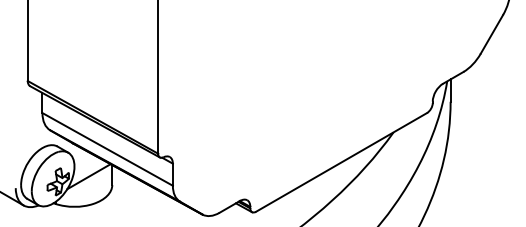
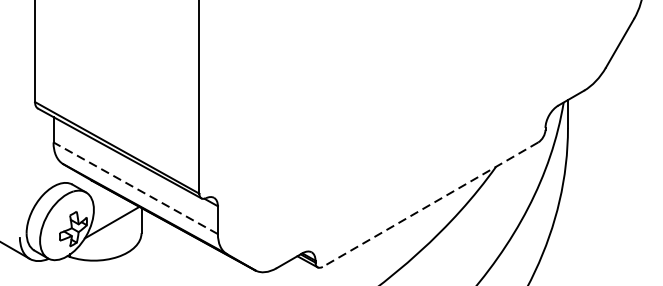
line: (107, 149) -> (135, 188), solid -> dashed
line: (341, 162) -> (430, 204), solid -> dashed

